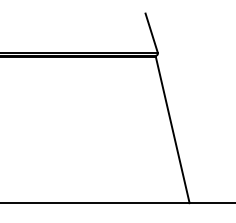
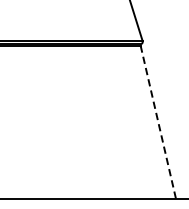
line: (172, 130) -> (158, 122), solid -> dashed

